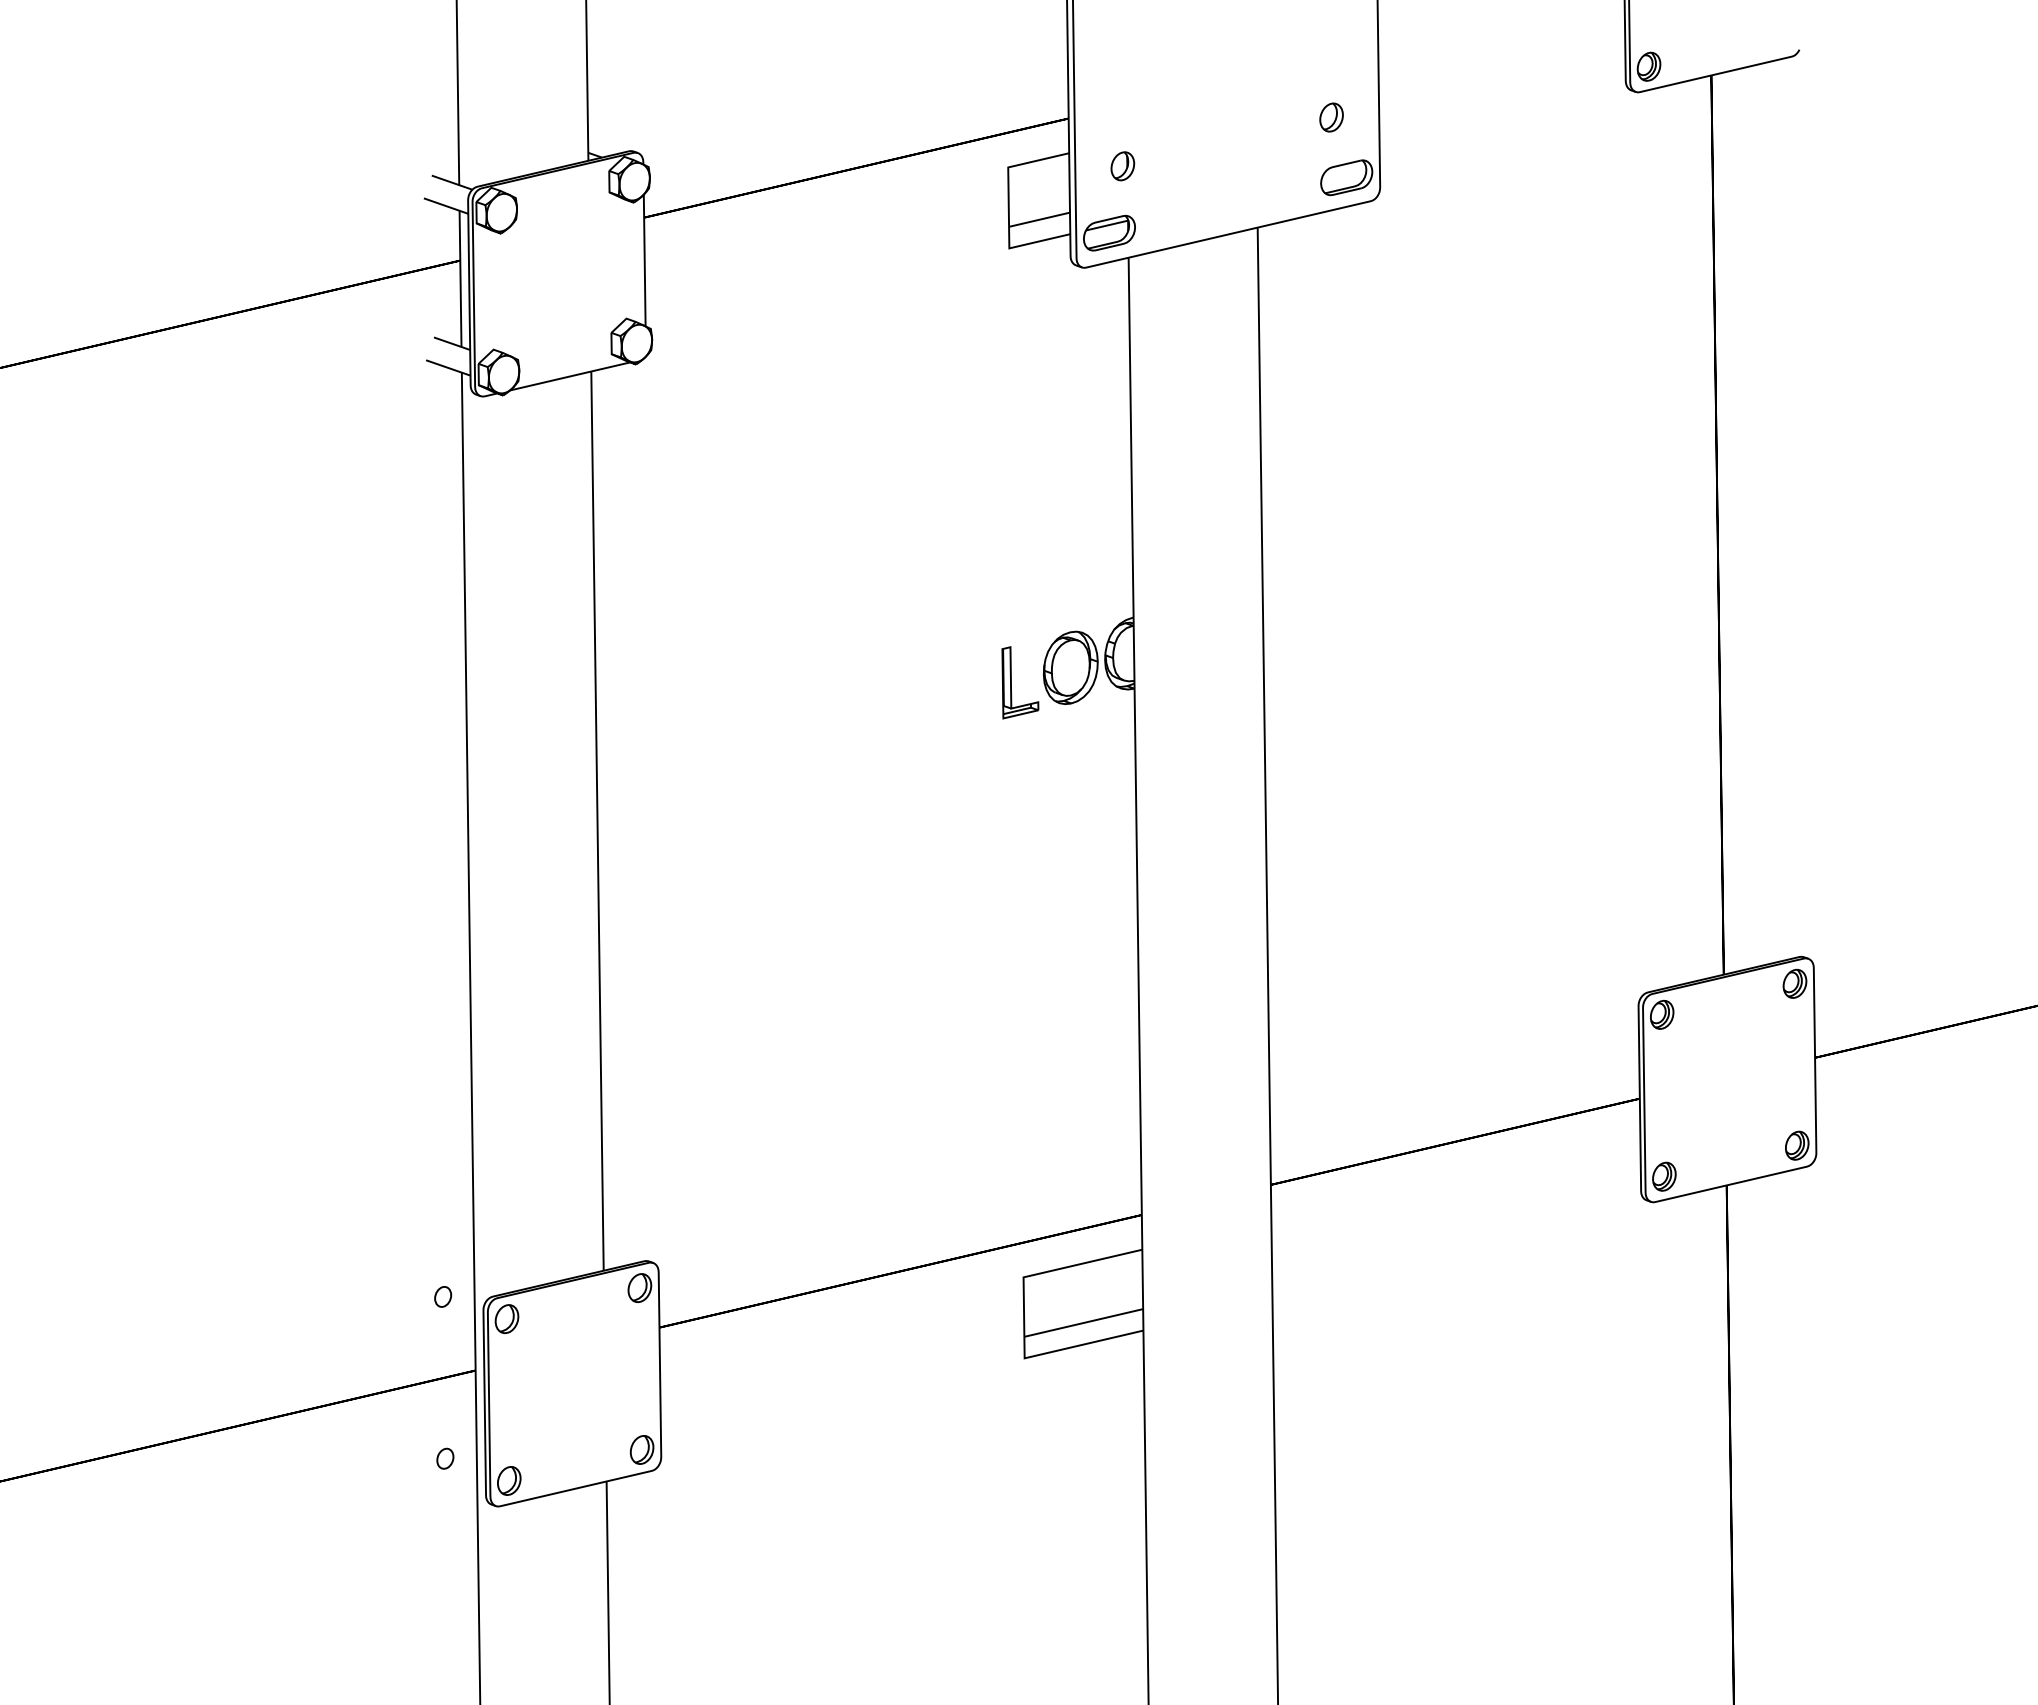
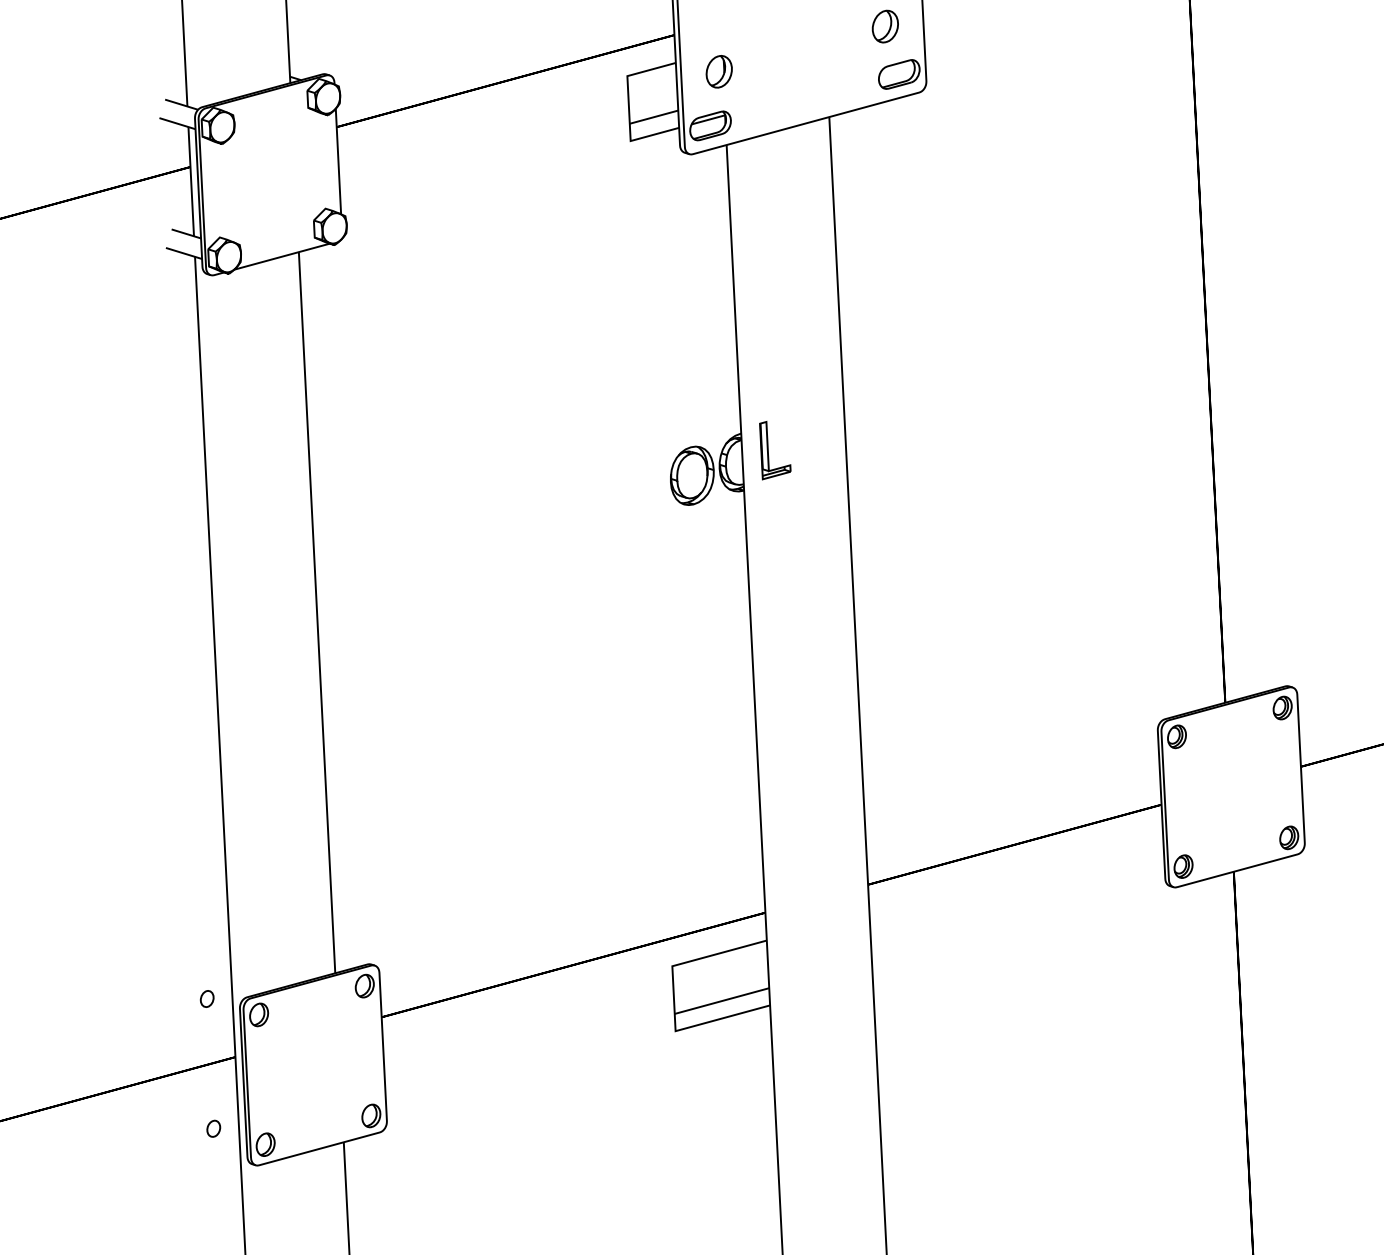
part: (1331, 117) -> (885, 26), size x1.4
part: (1122, 166) -> (719, 72), size x1.4
part: (1011, 682) -> (768, 450), moved

